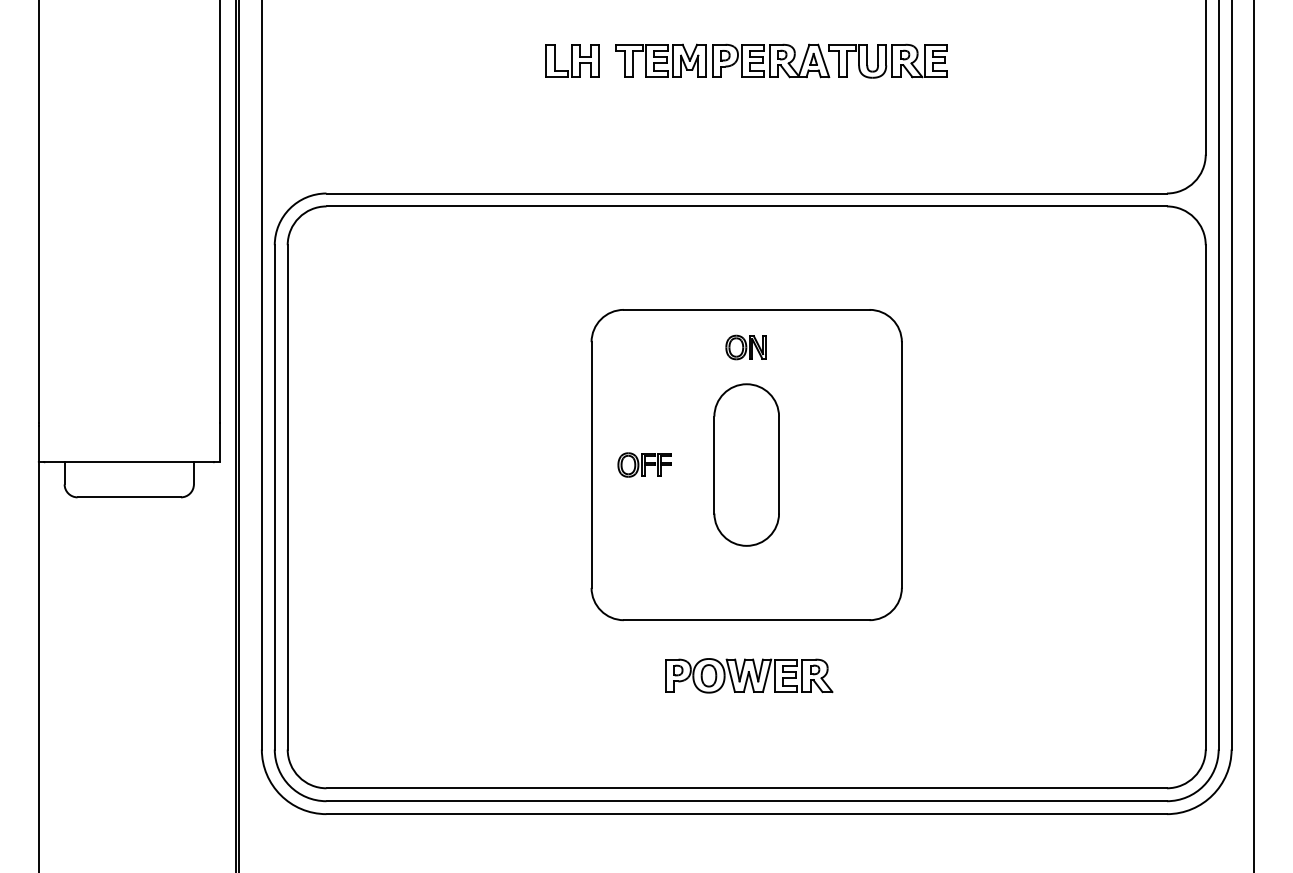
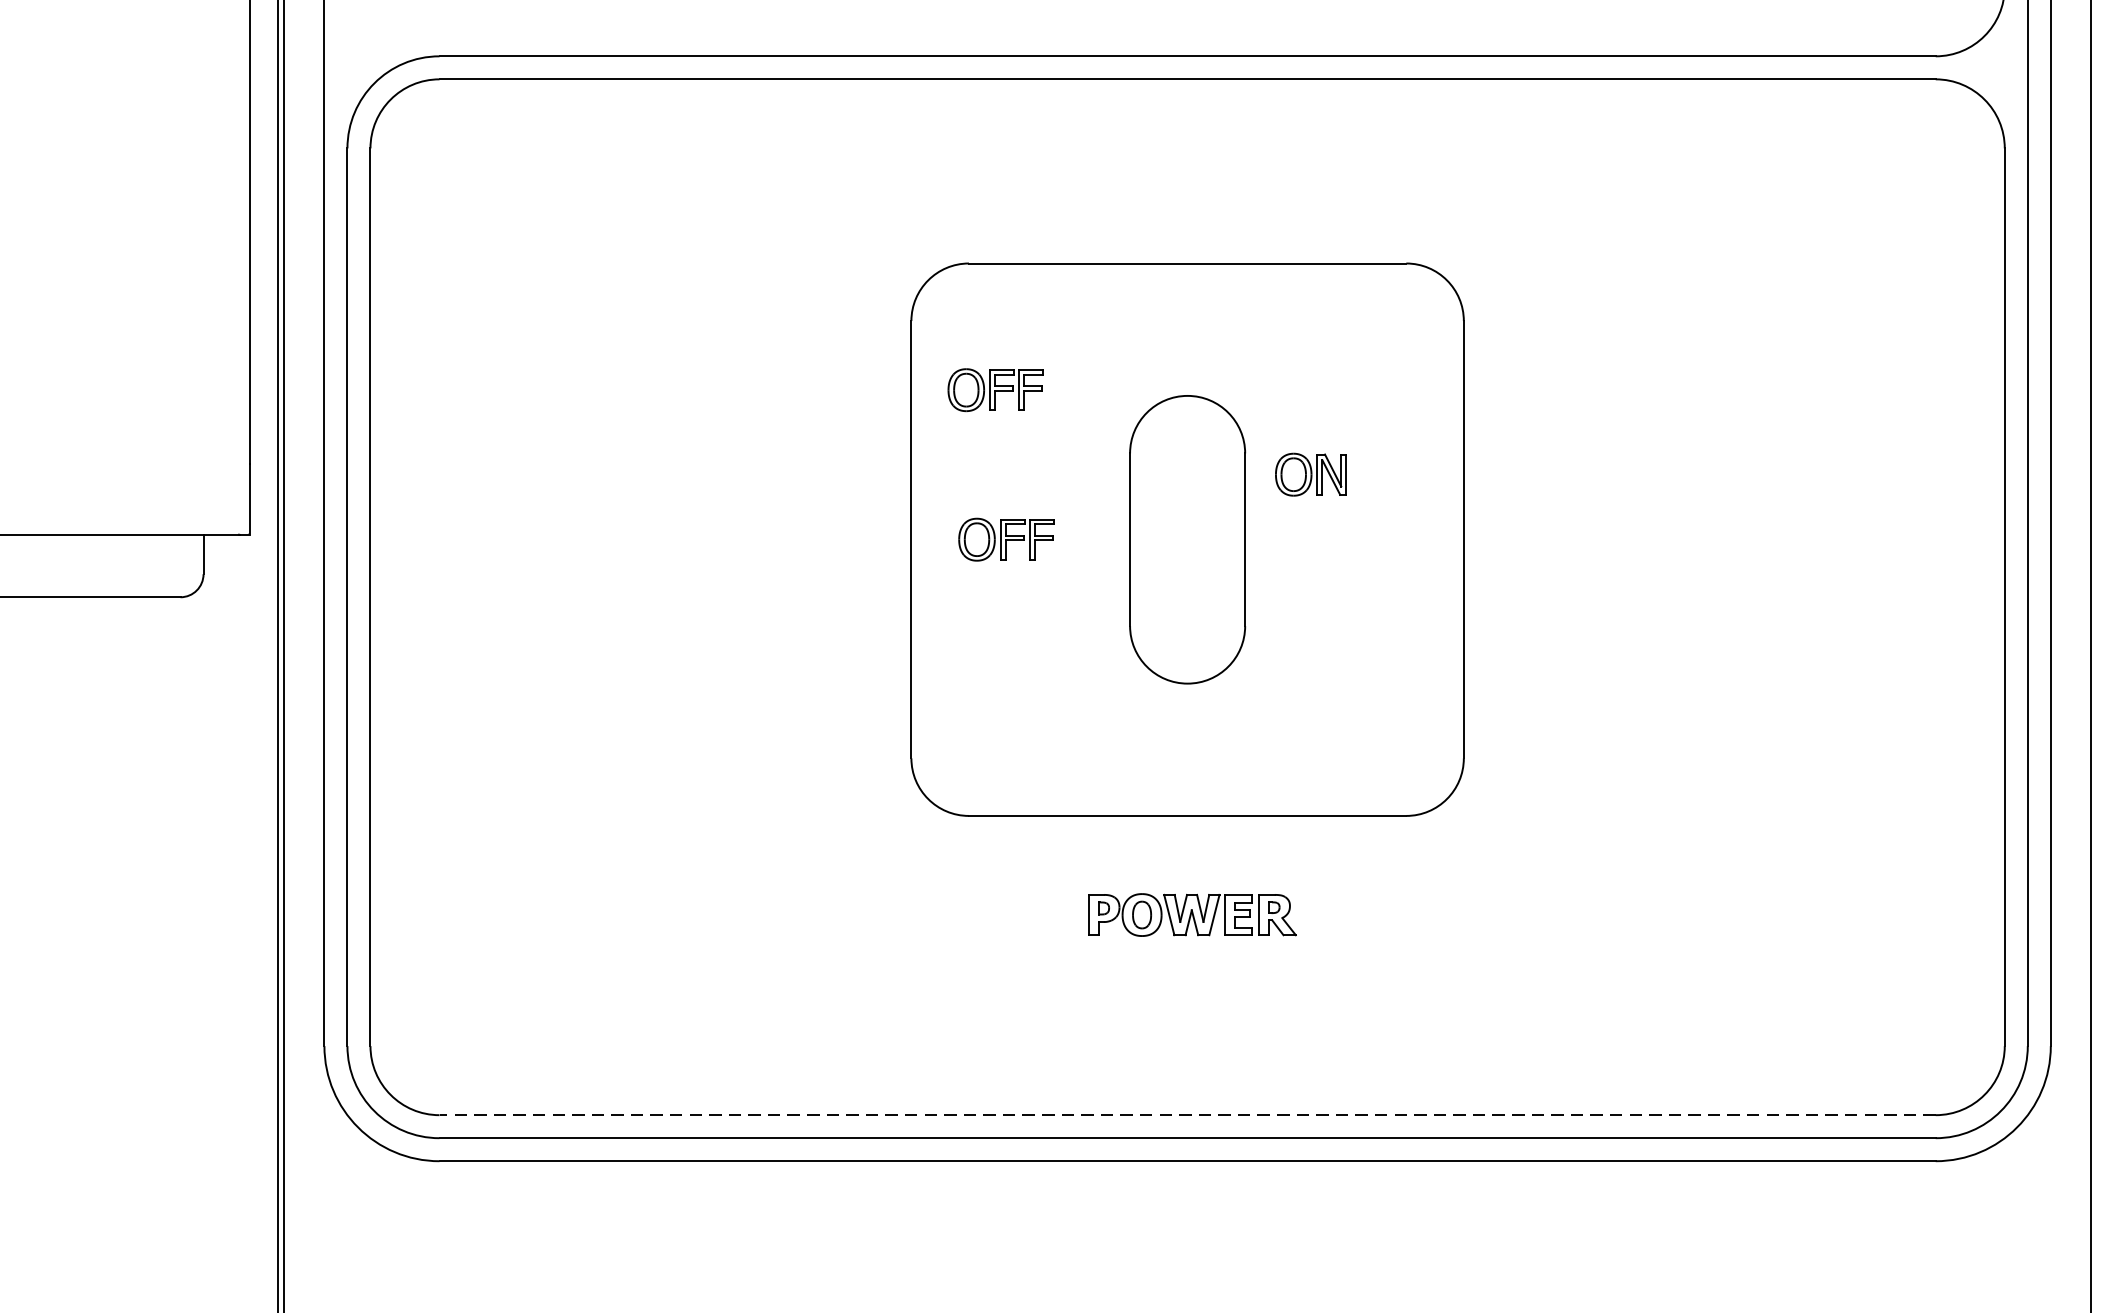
part: (745, 347) -> (1310, 474), moved
part: (638, 380) -> (994, 389), added
part: (749, 675) -> (1192, 914), size x0.7
line: (746, 788) -> (1187, 1115), solid -> dashed

